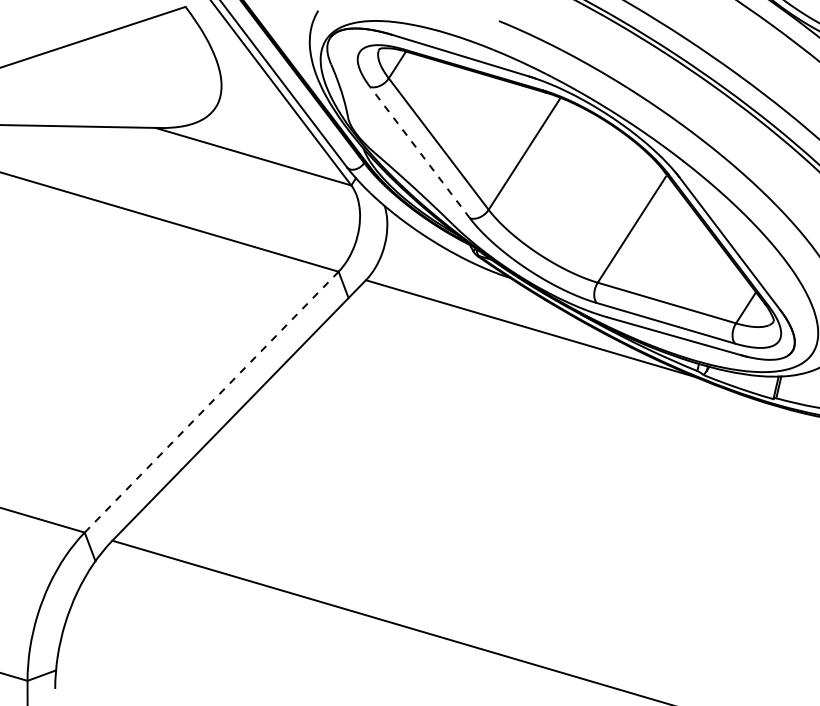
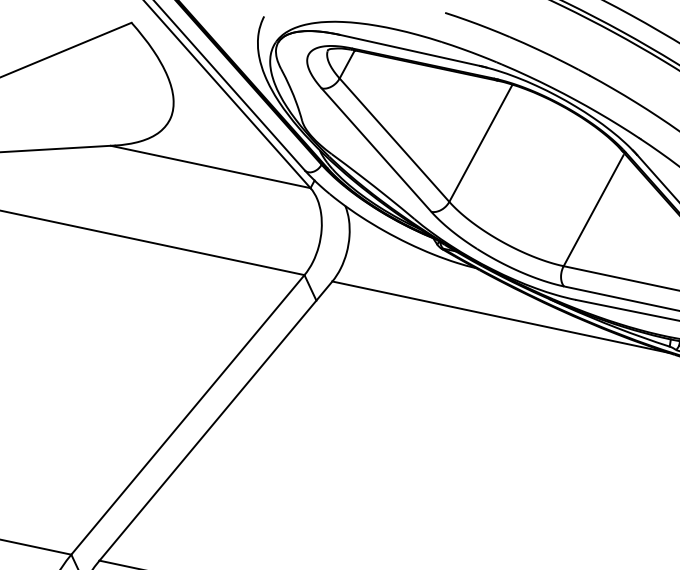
line: (420, 152) -> (376, 149), dashed -> solid
line: (212, 401) -> (188, 414), dashed -> solid

